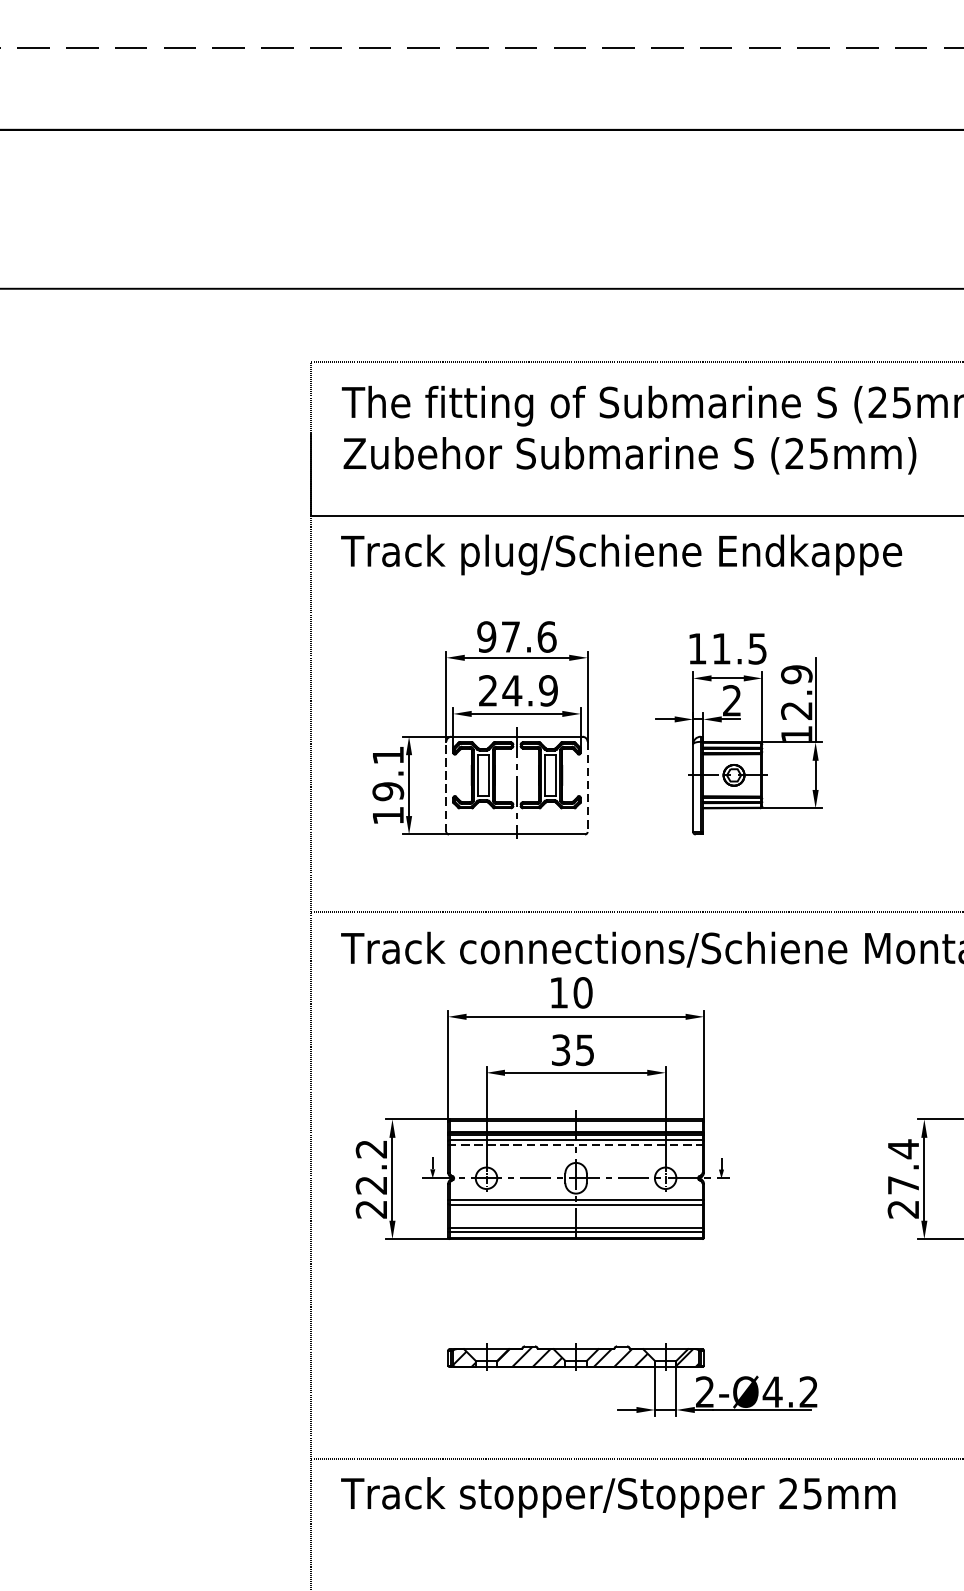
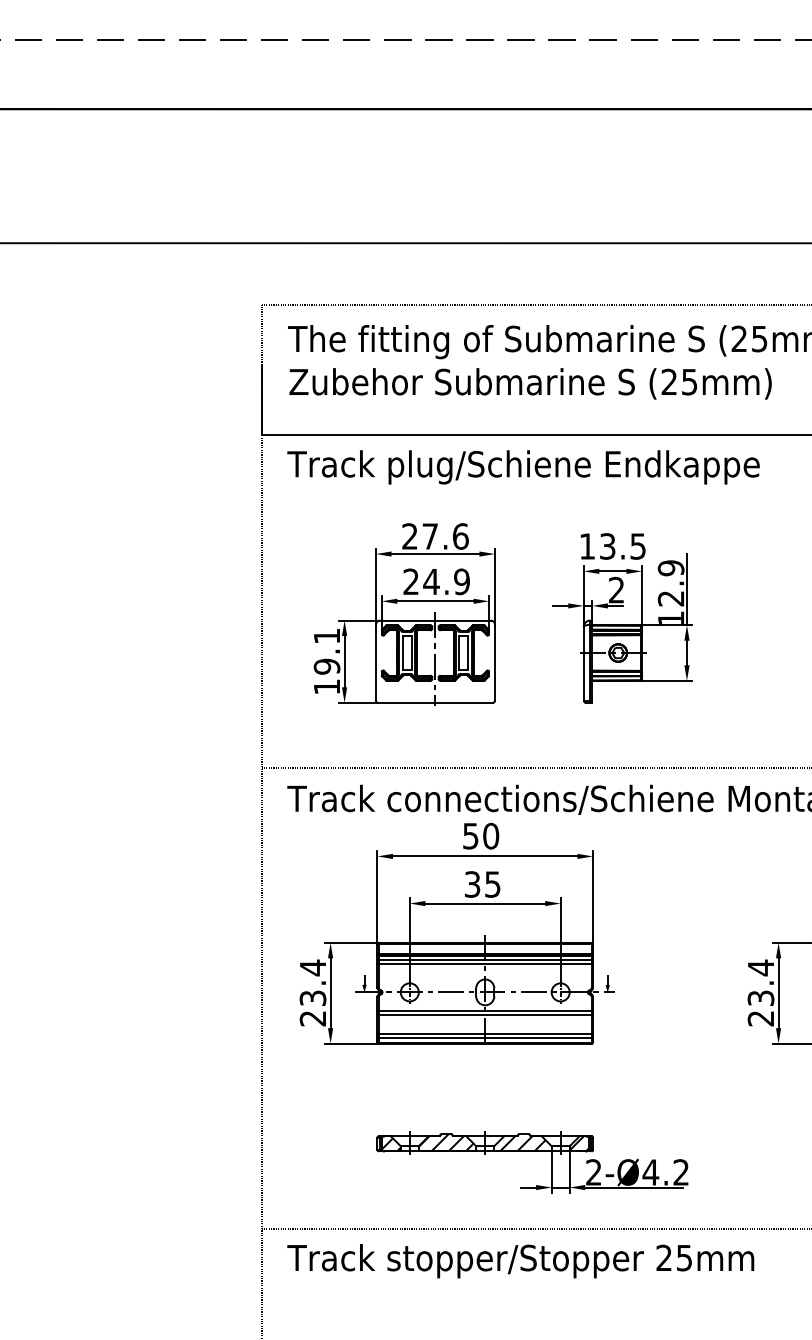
text: (486, 636) -> (409, 536), 97.6 -> 27.6
text: (721, 648) -> (607, 546), 11.5 -> 13.5
line: (445, 786) -> (375, 662), dashed -> solid
line: (587, 786) -> (494, 662), dashed -> solid
text: (558, 993) -> (470, 836), 10 -> 50
line: (576, 1145) -> (485, 964), dashed -> solid
text: (370, 1166) -> (312, 982), 22.2 -> 23.4
text: (902, 1184) -> (760, 997), 27.4 -> 23.4

